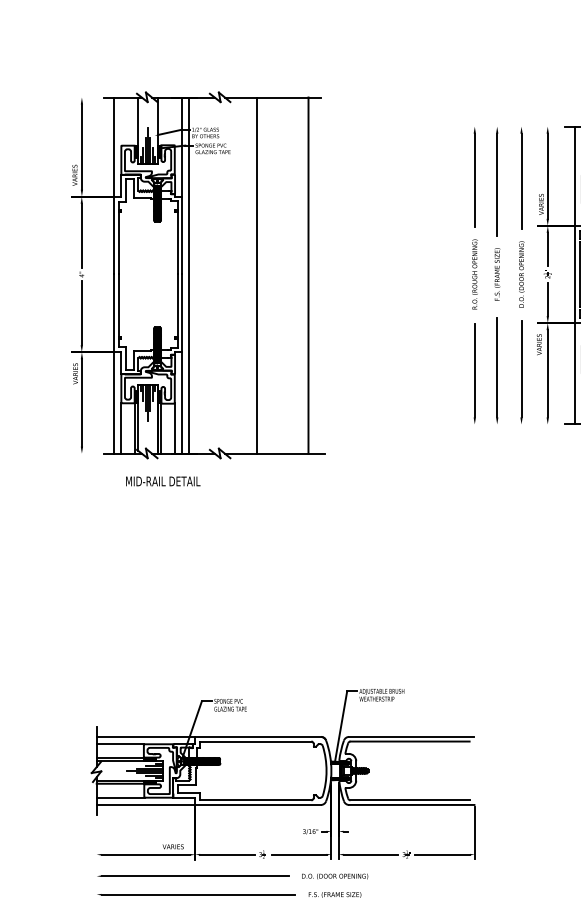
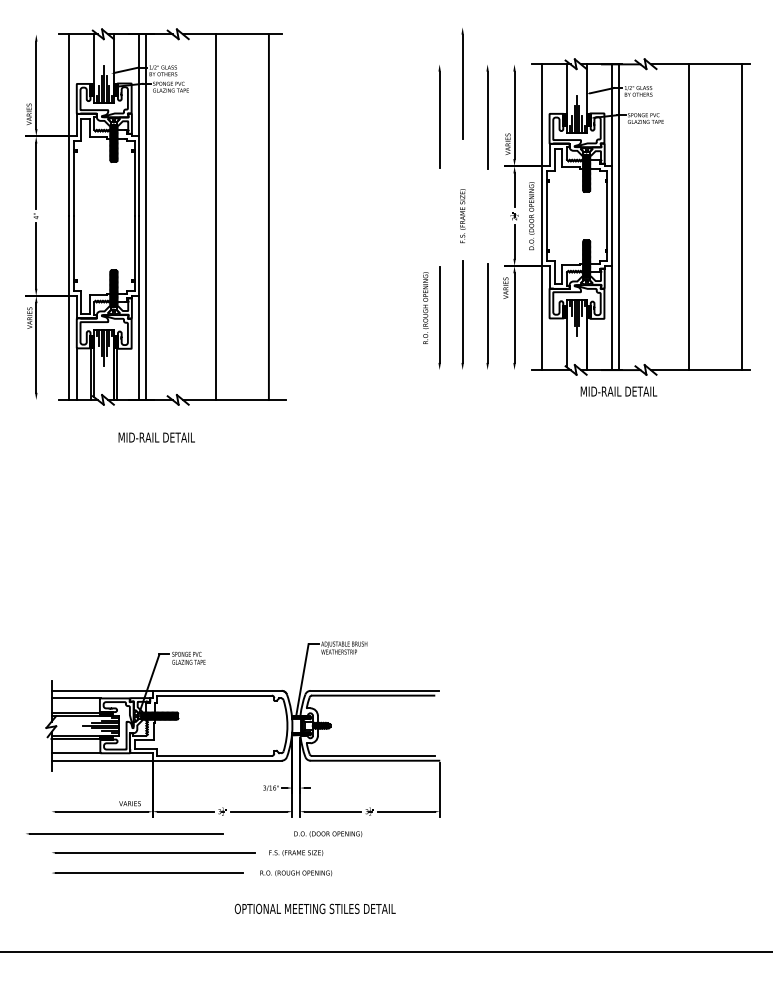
line: (497, 181) -> (462, 83), moved
text: (474, 273) -> (425, 307), moved
text: (521, 274) -> (531, 216), moved
line: (174, 428) -> (131, 374), removed
text: (162, 481) -> (156, 437), moved
line: (193, 875) -> (124, 833), moved
text: (335, 876) -> (328, 834), moved

